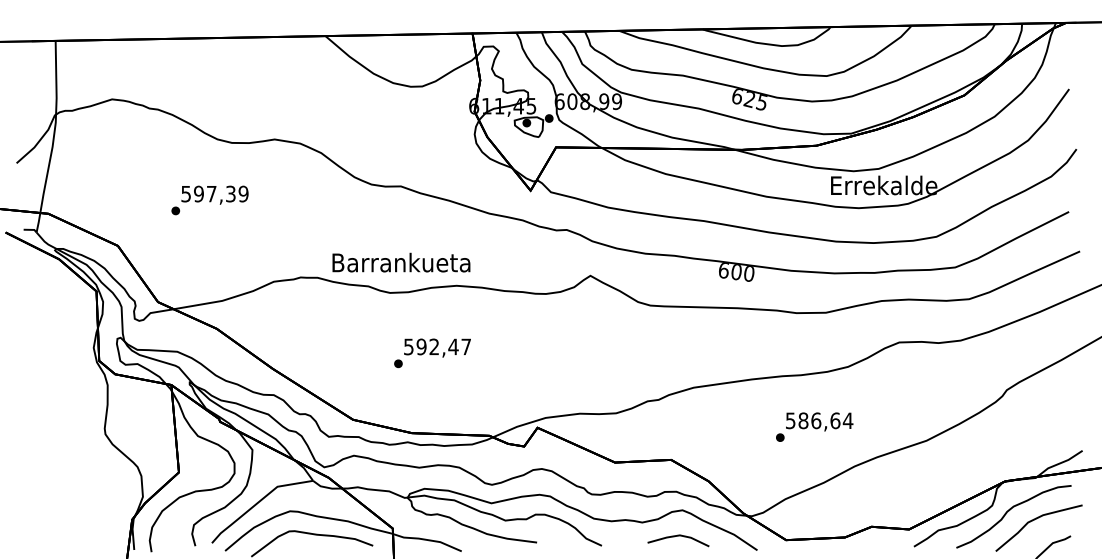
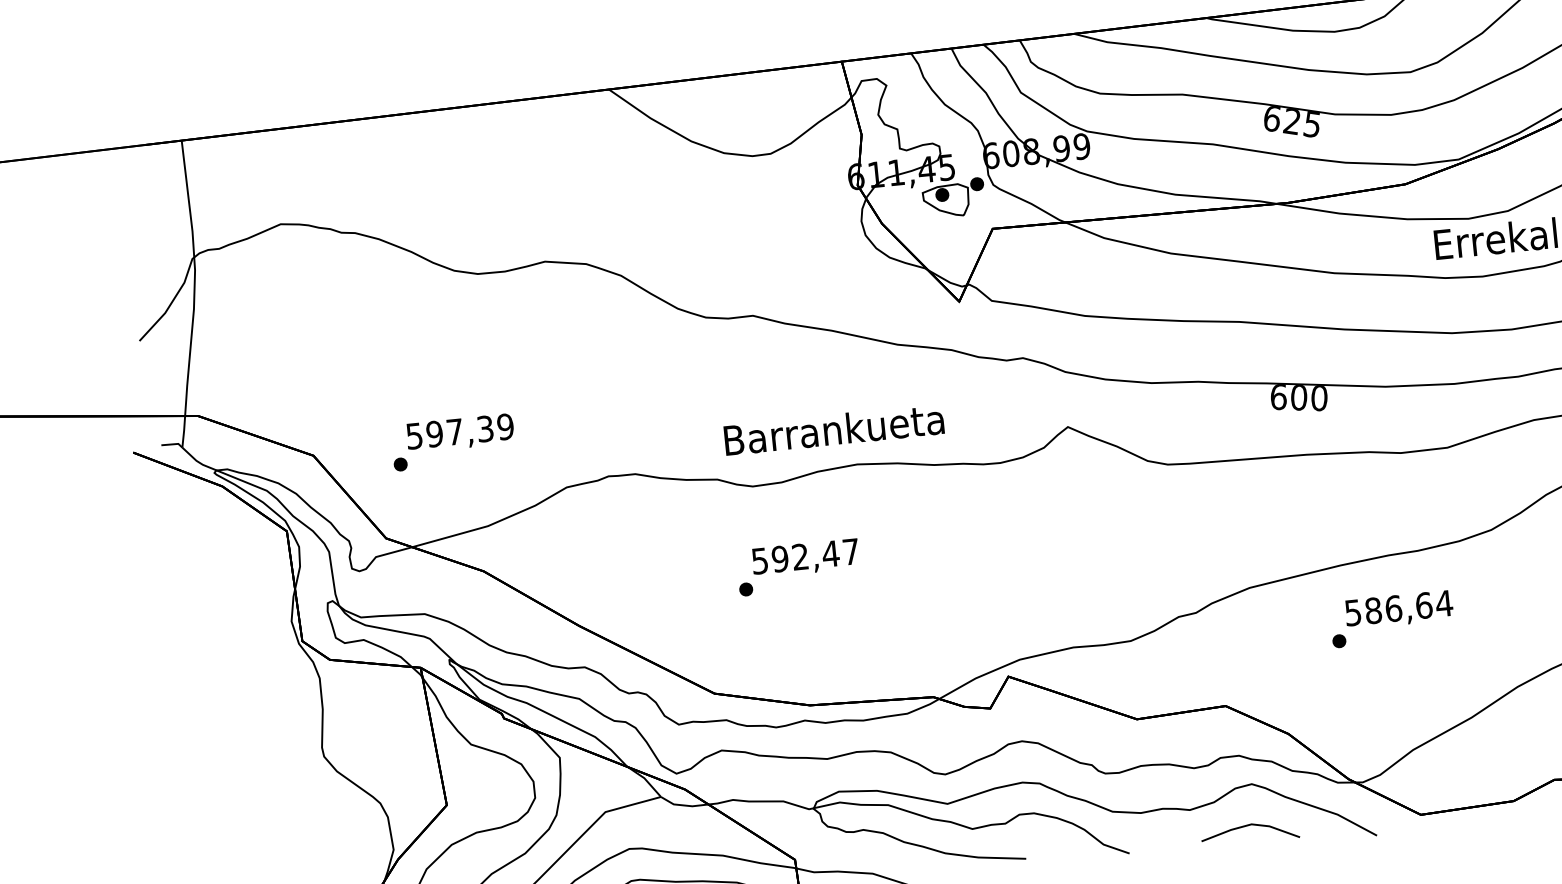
text: (209, 200) -> (452, 442), moved
text: (401, 262) -> (834, 429), moved
text: (432, 353) -> (798, 567), moved
text: (814, 426) -> (1391, 618), moved

